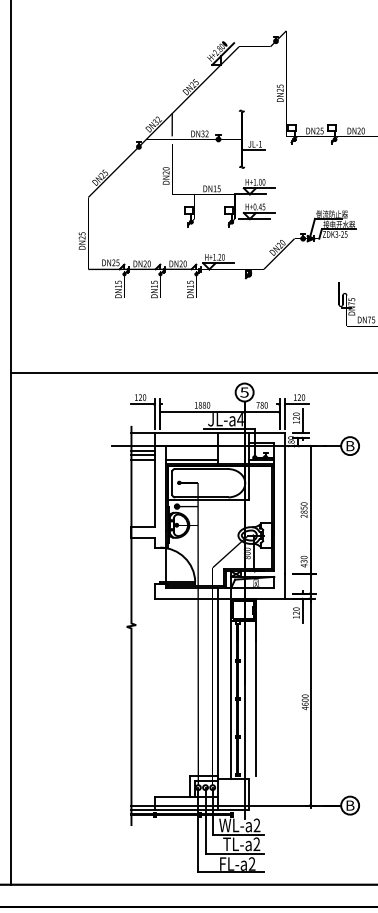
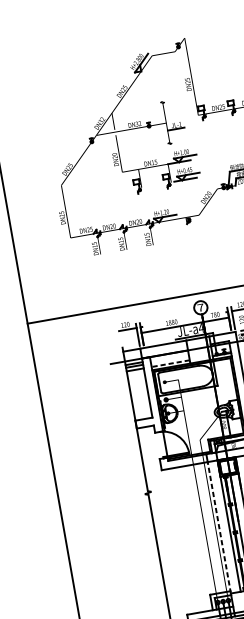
text: (244, 392) -> (200, 307), 5 -> 7
line: (191, 459) -> (170, 363), solid -> dashed
line: (217, 688) -> (219, 527), solid -> dashed

